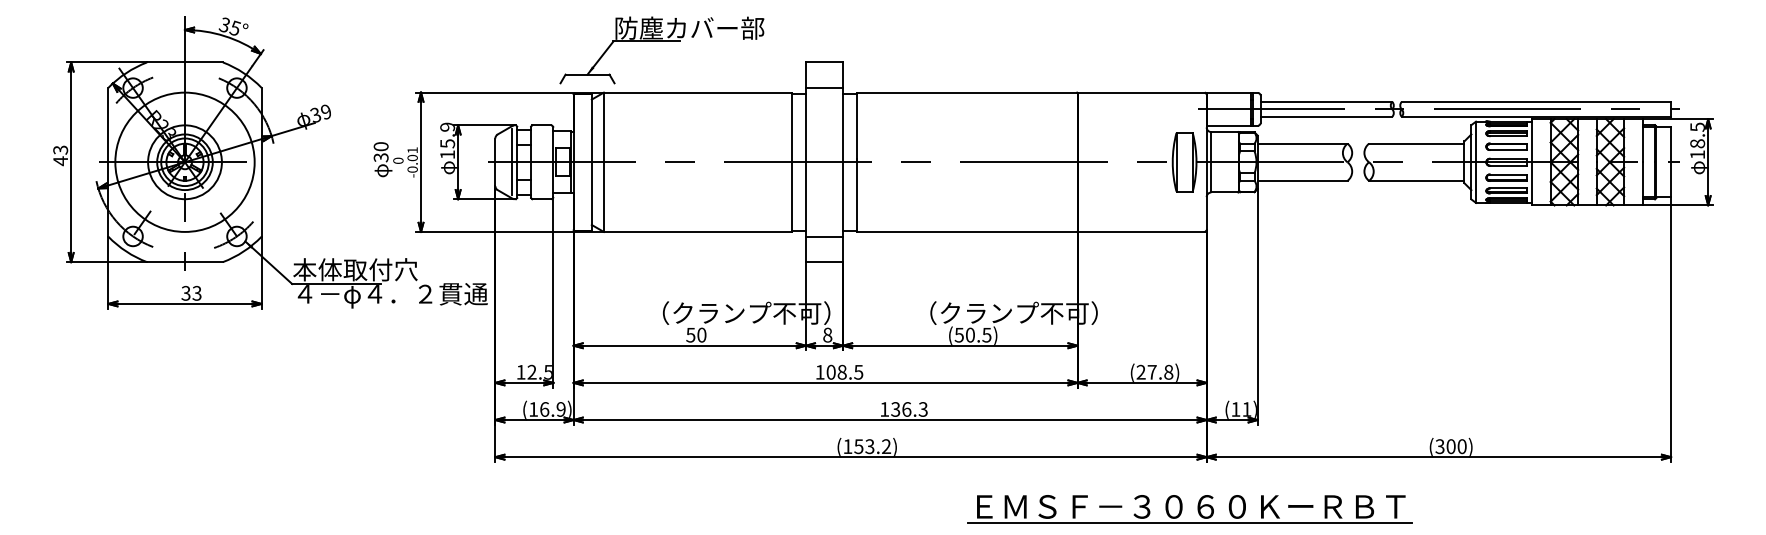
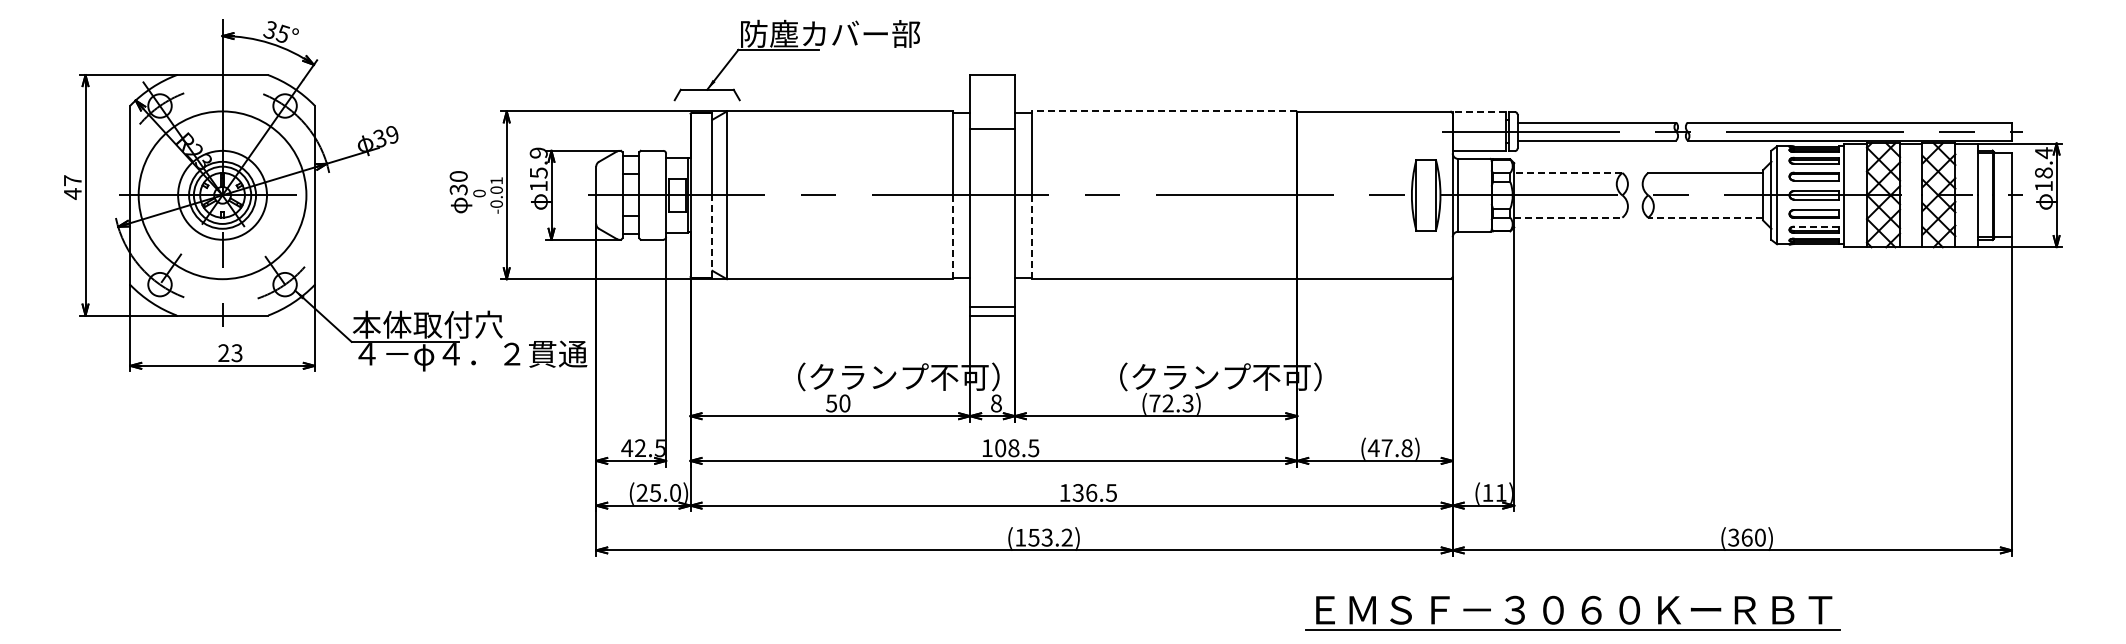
line: (824, 87) -> (992, 128), moved
line: (967, 92) -> (1164, 111), solid -> dashed
line: (1228, 93) -> (1479, 112), solid -> dashed
text: (1697, 127) -> (2043, 153), 18.5 -> 18.4
line: (1301, 143) -> (1567, 172), solid -> dashed
text: (60, 149) -> (72, 180), 43 -> 47
line: (512, 162) -> (616, 195), removed
line: (1302, 180) -> (1568, 217), solid -> dashed
line: (1416, 180) -> (1705, 217), solid -> dashed
line: (1507, 188) -> (1815, 226), solid -> dashed
line: (856, 195) -> (1031, 235), solid -> dashed
line: (591, 196) -> (712, 236), solid -> dashed
line: (792, 197) -> (953, 237), solid -> dashed
line: (824, 236) -> (992, 306), moved
text: (185, 293) -> (223, 353), 33 -> 23
text: (973, 335) -> (1171, 403), (50.5) -> (72.3)
text: (521, 371) -> (627, 447), 12.5 -> 42.5
text: (1140, 371) -> (1373, 447), (27.8) -> (47.8)
text: (547, 409) -> (658, 492), (16.9) -> (25.0)
text: (923, 409) -> (1111, 492), 136.3 -> 136.5
text: (1450, 446) -> (1746, 537), (300) -> (360)
part: (1182, 508) -> (1563, 612), moved

